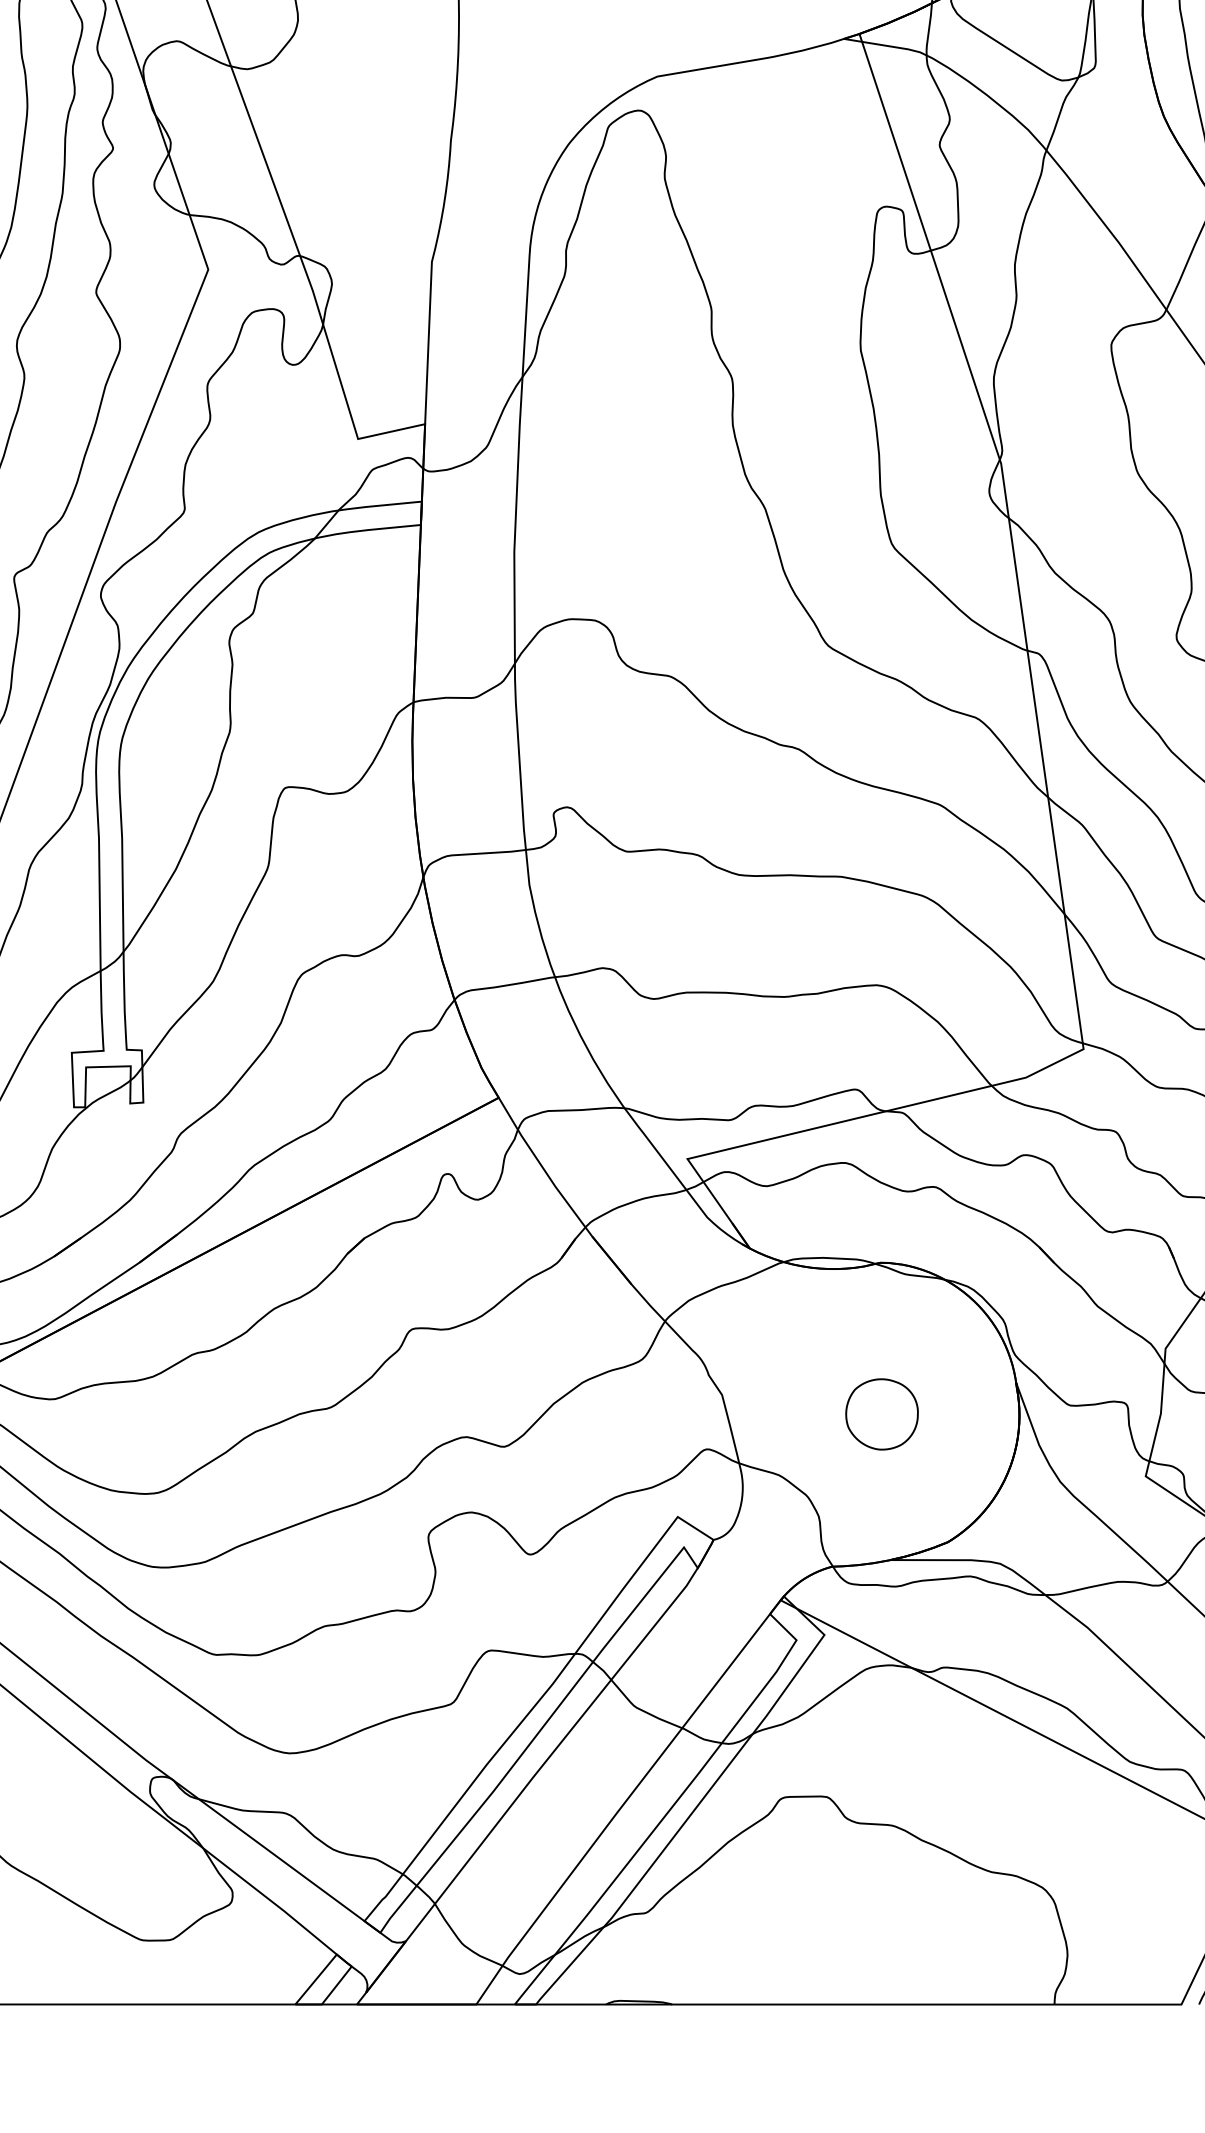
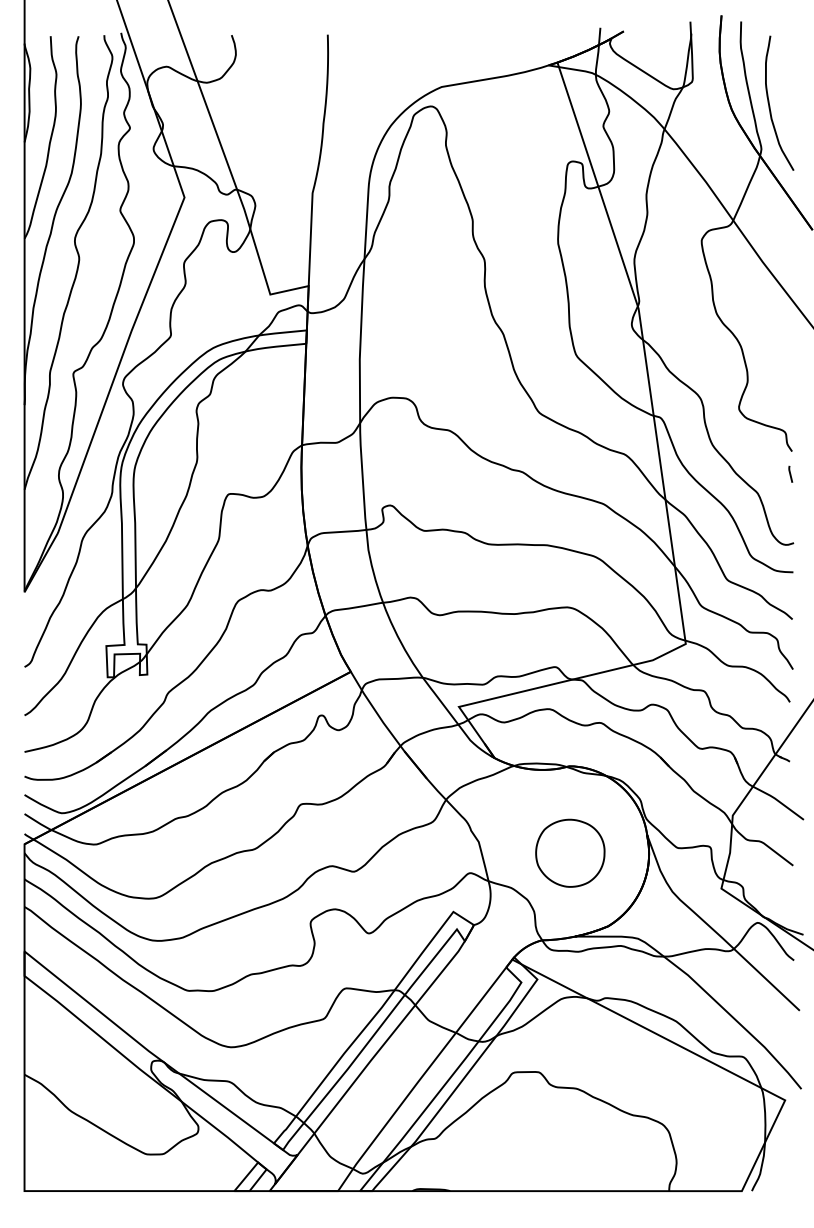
part: (882, 1413) -> (570, 852), size x1.67

